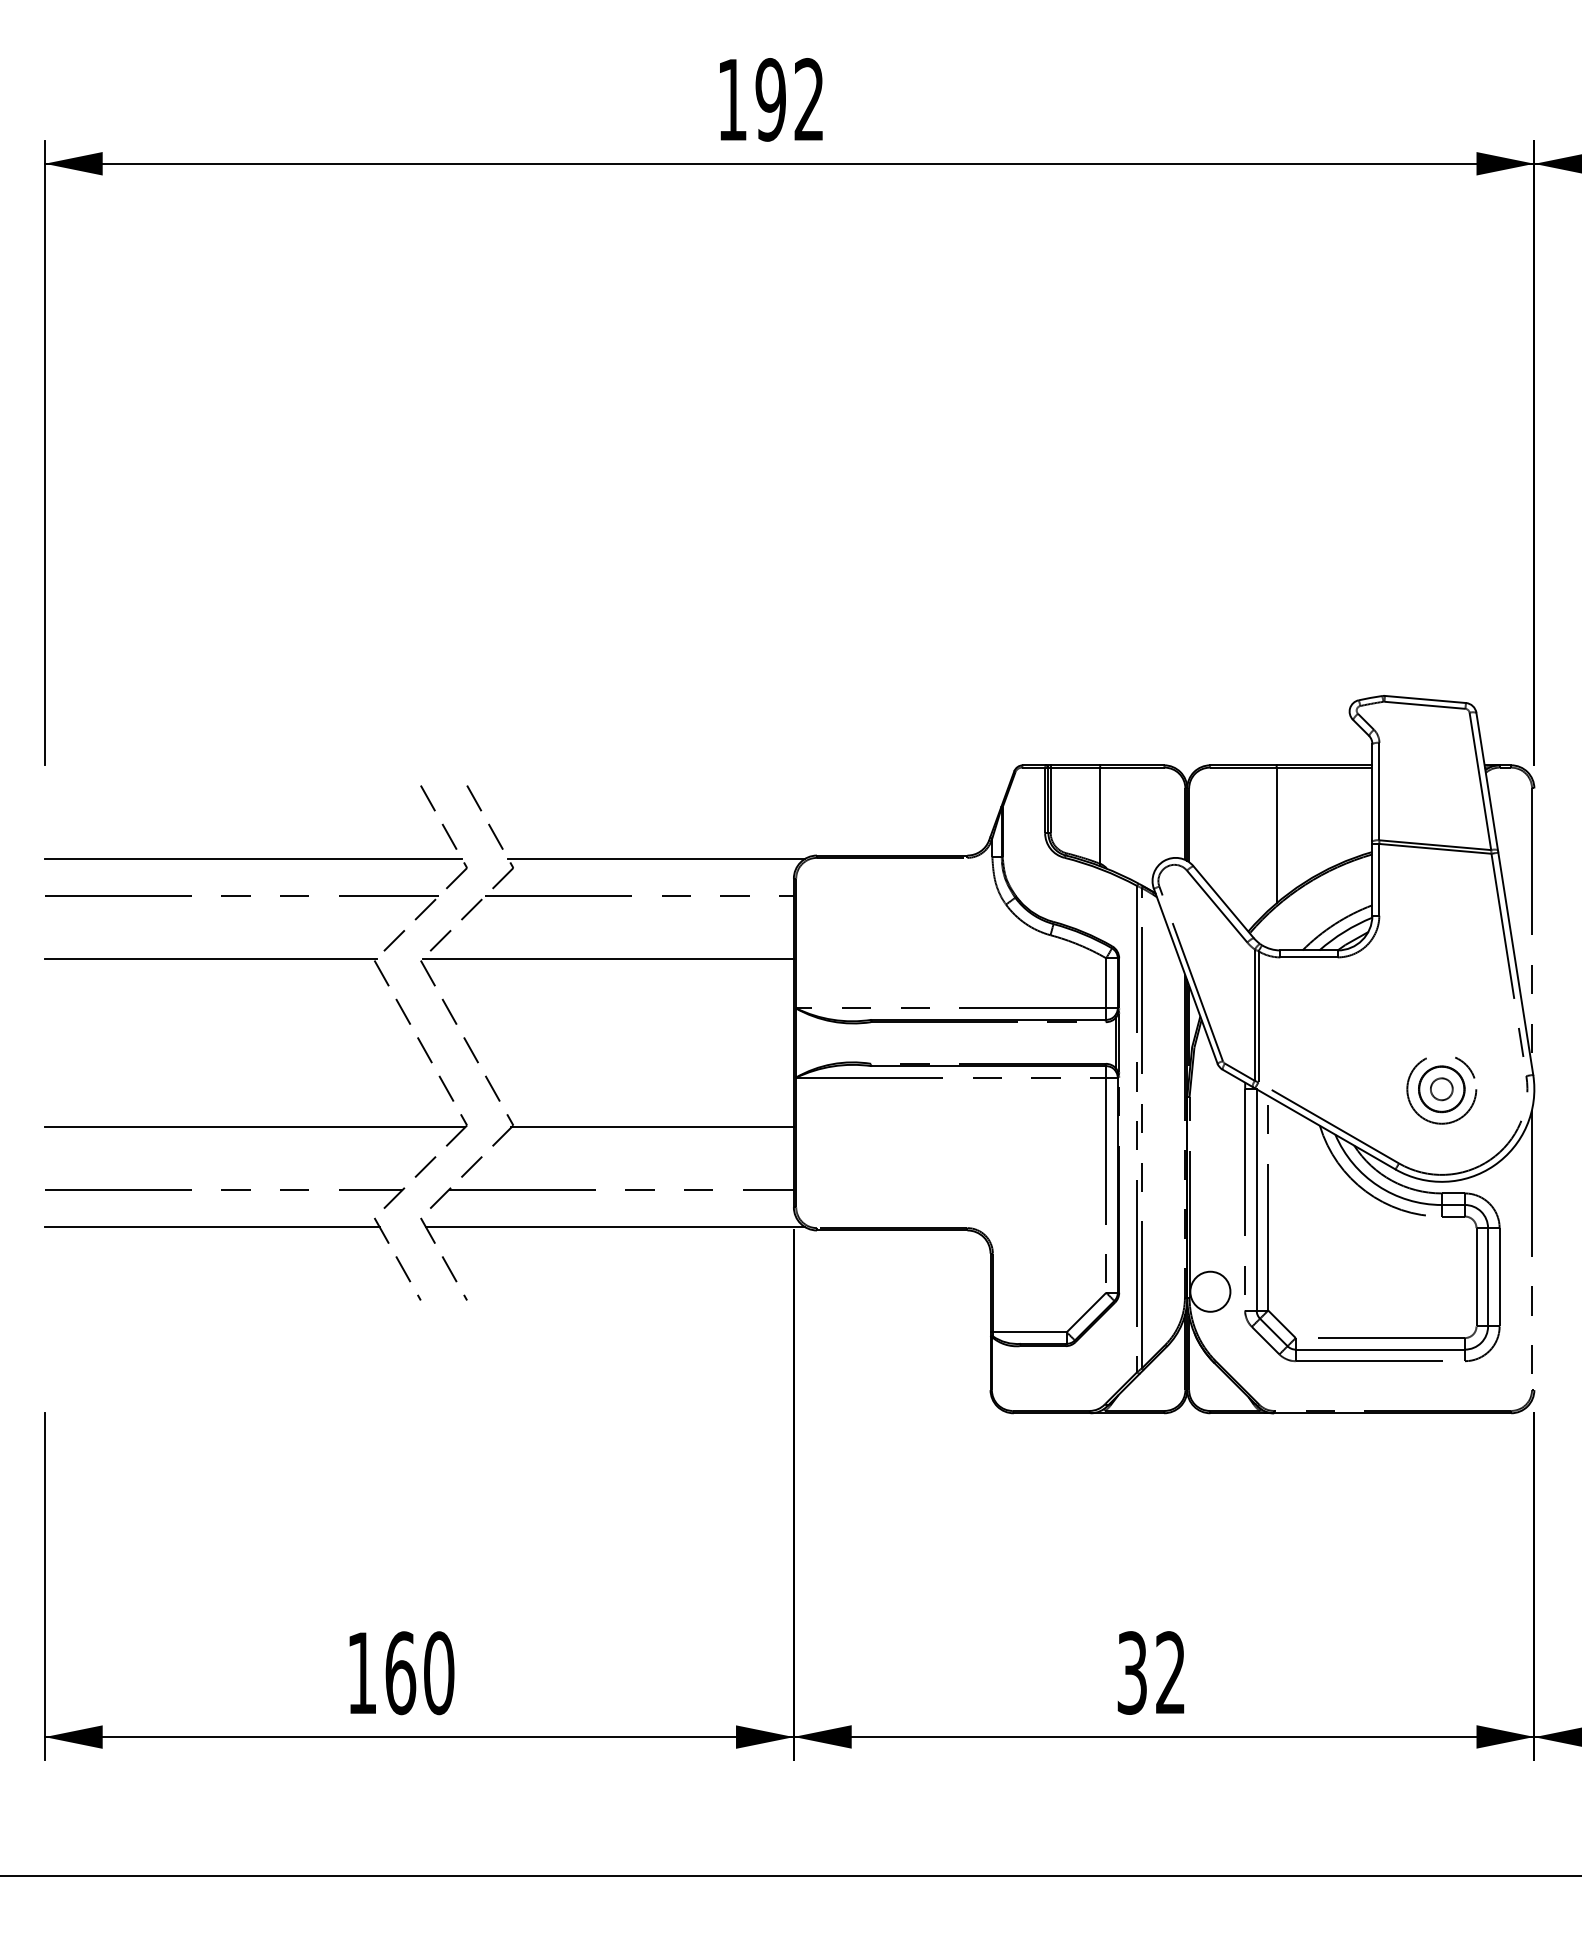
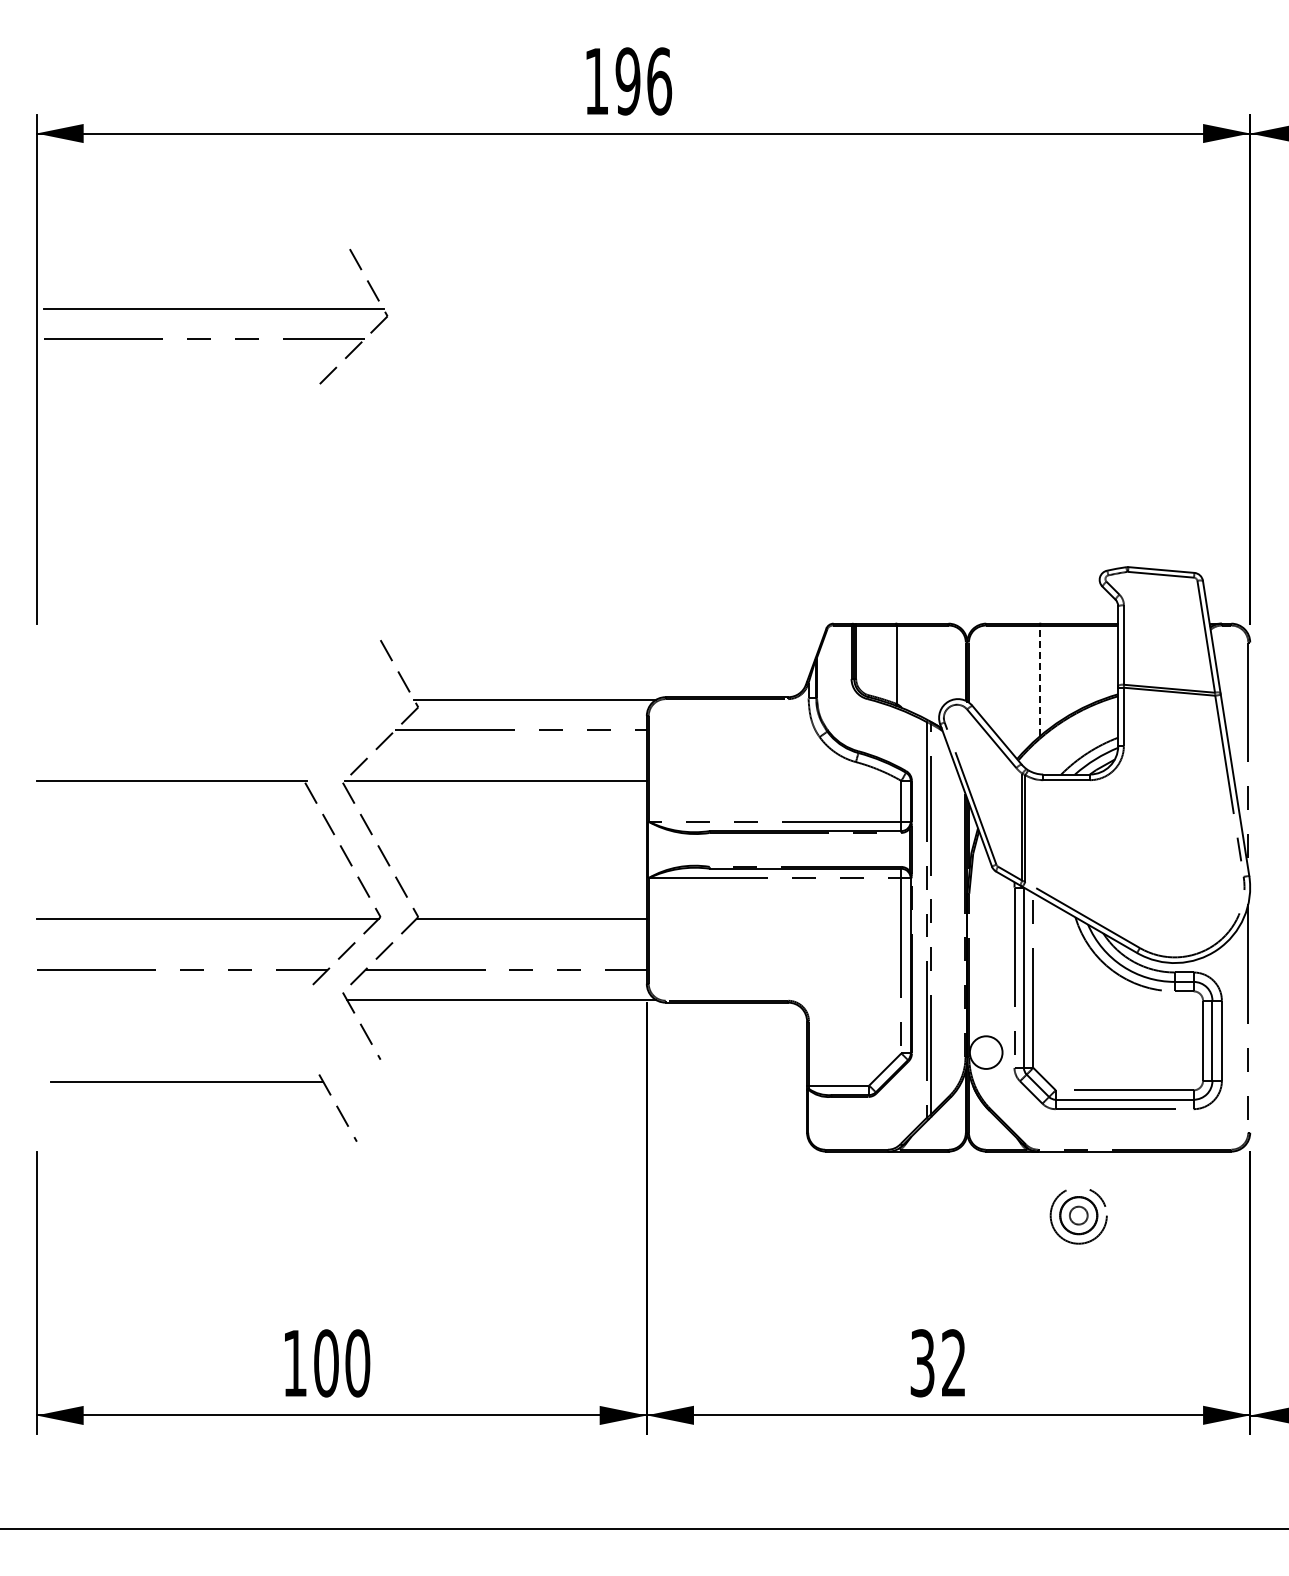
text: (809, 99) -> (659, 81), 192 -> 196
line: (1277, 835) -> (1040, 680), solid -> dashed
part: (255, 859) -> (215, 309), moved
part: (1441, 1090) -> (1078, 1216), moved
part: (232, 1227) -> (203, 1082), moved
text: (400, 1673) -> (326, 1363), 160 -> 100

